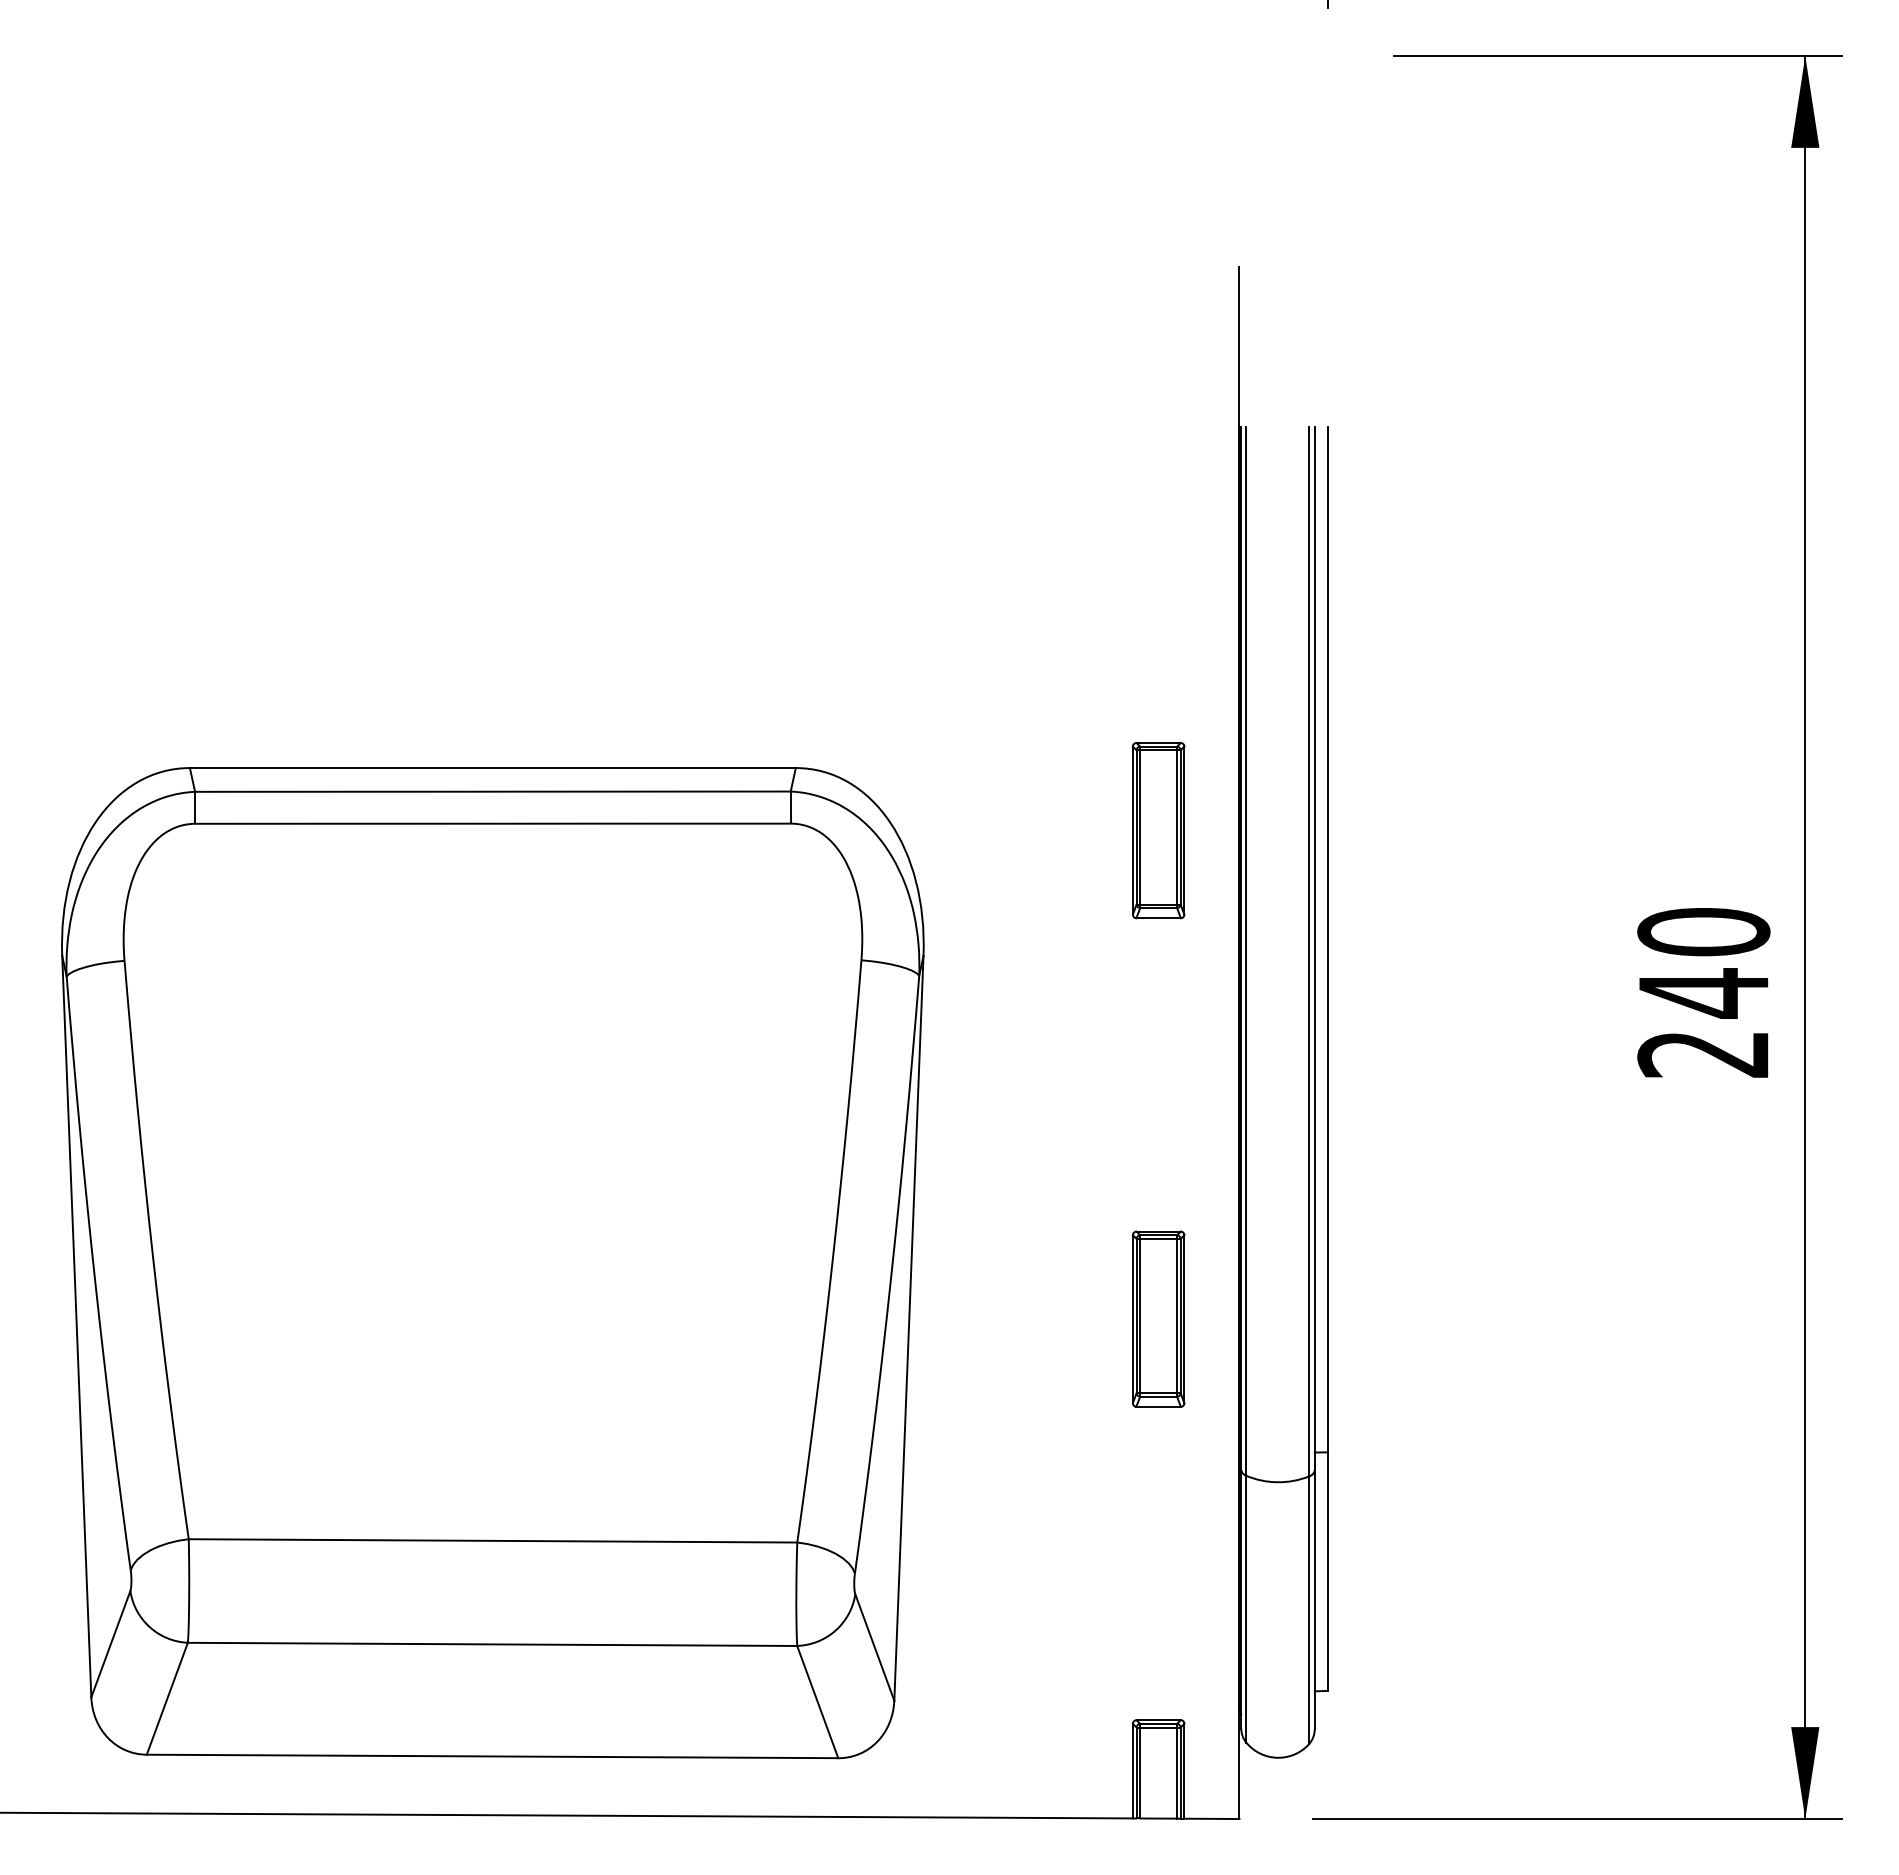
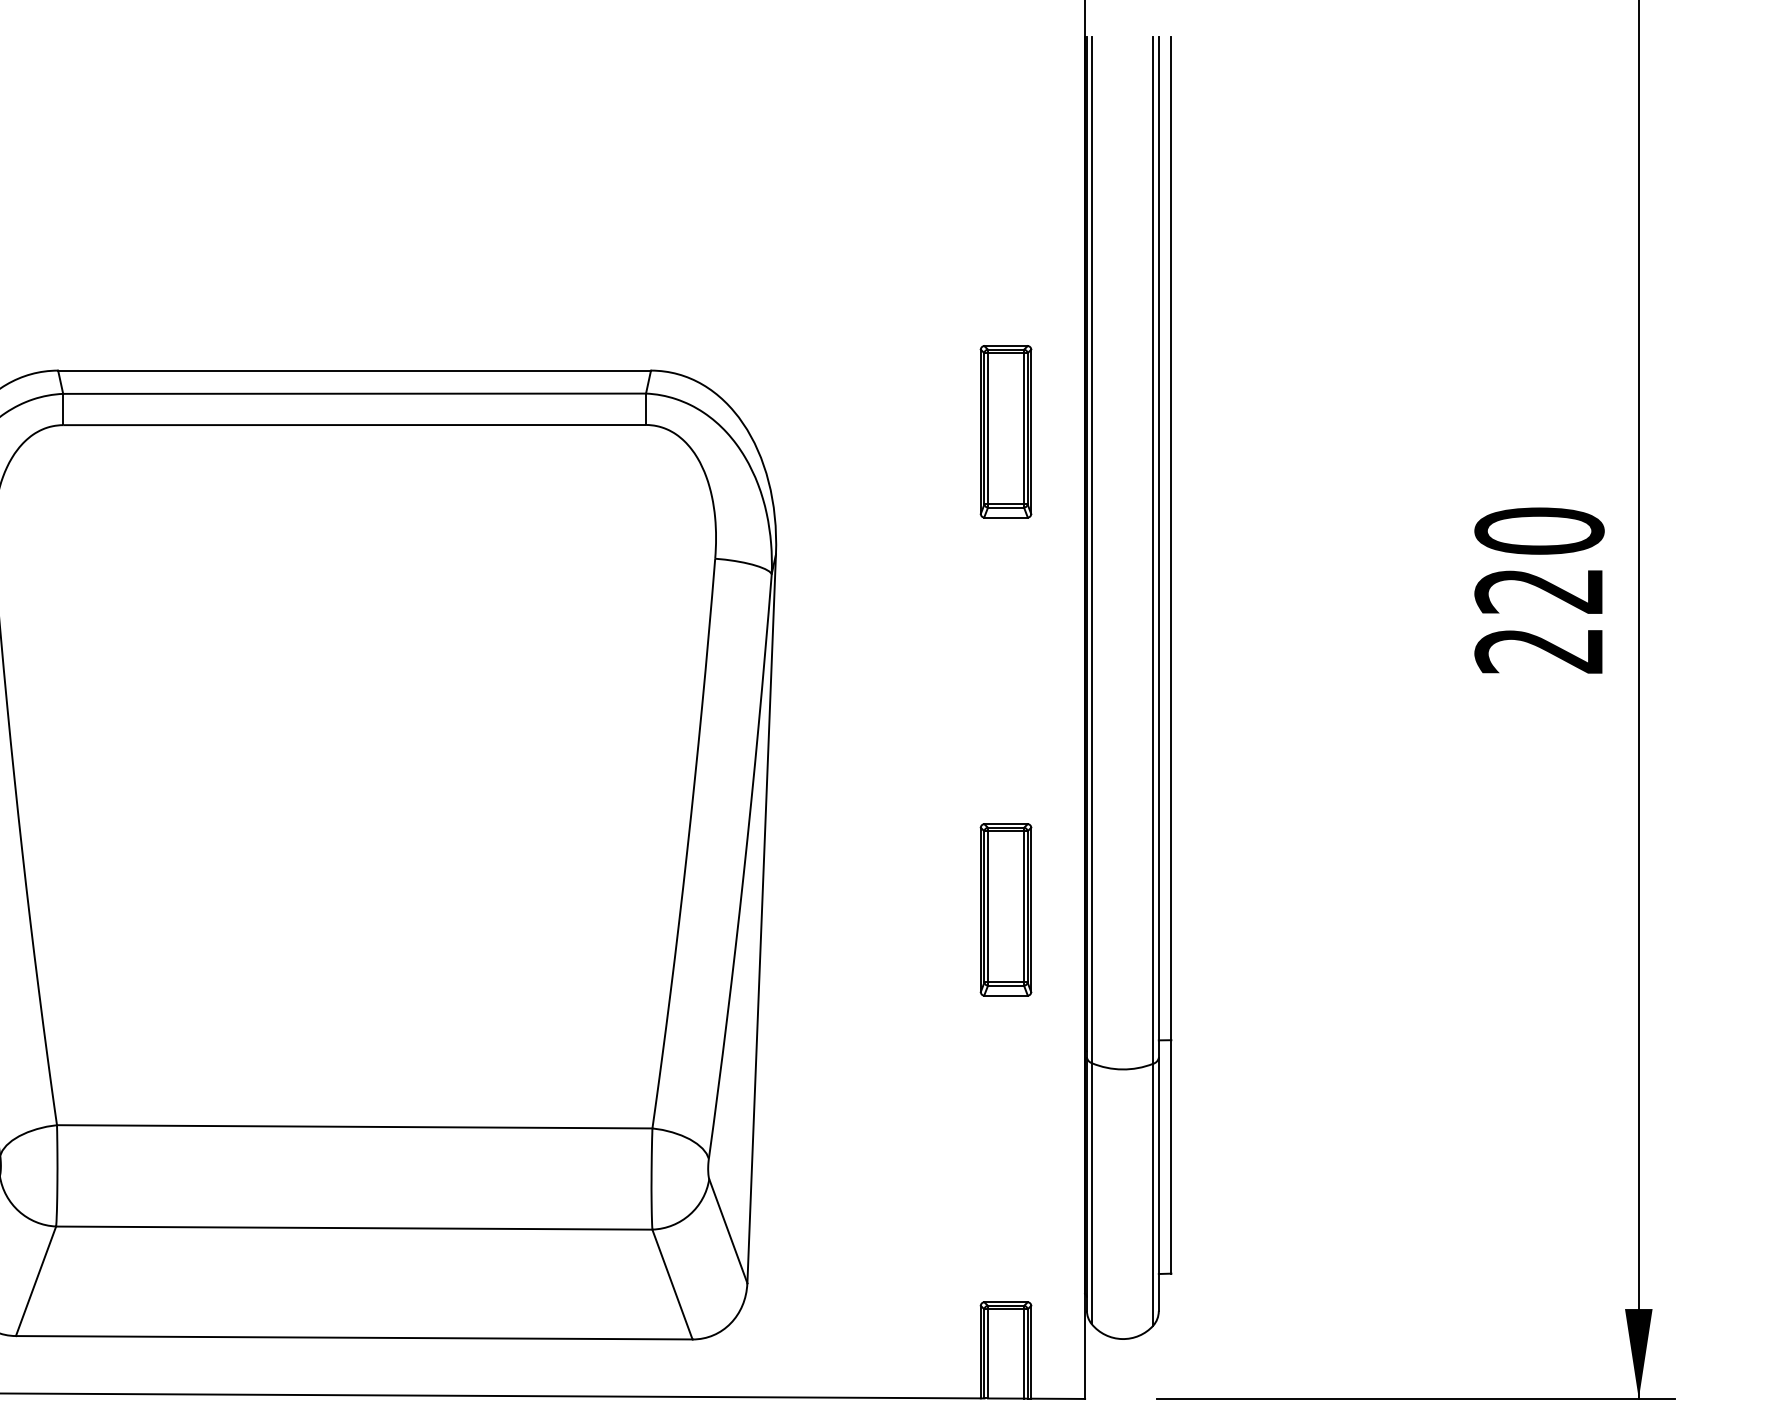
text: (1702, 993) -> (1538, 591), 240 -> 220

